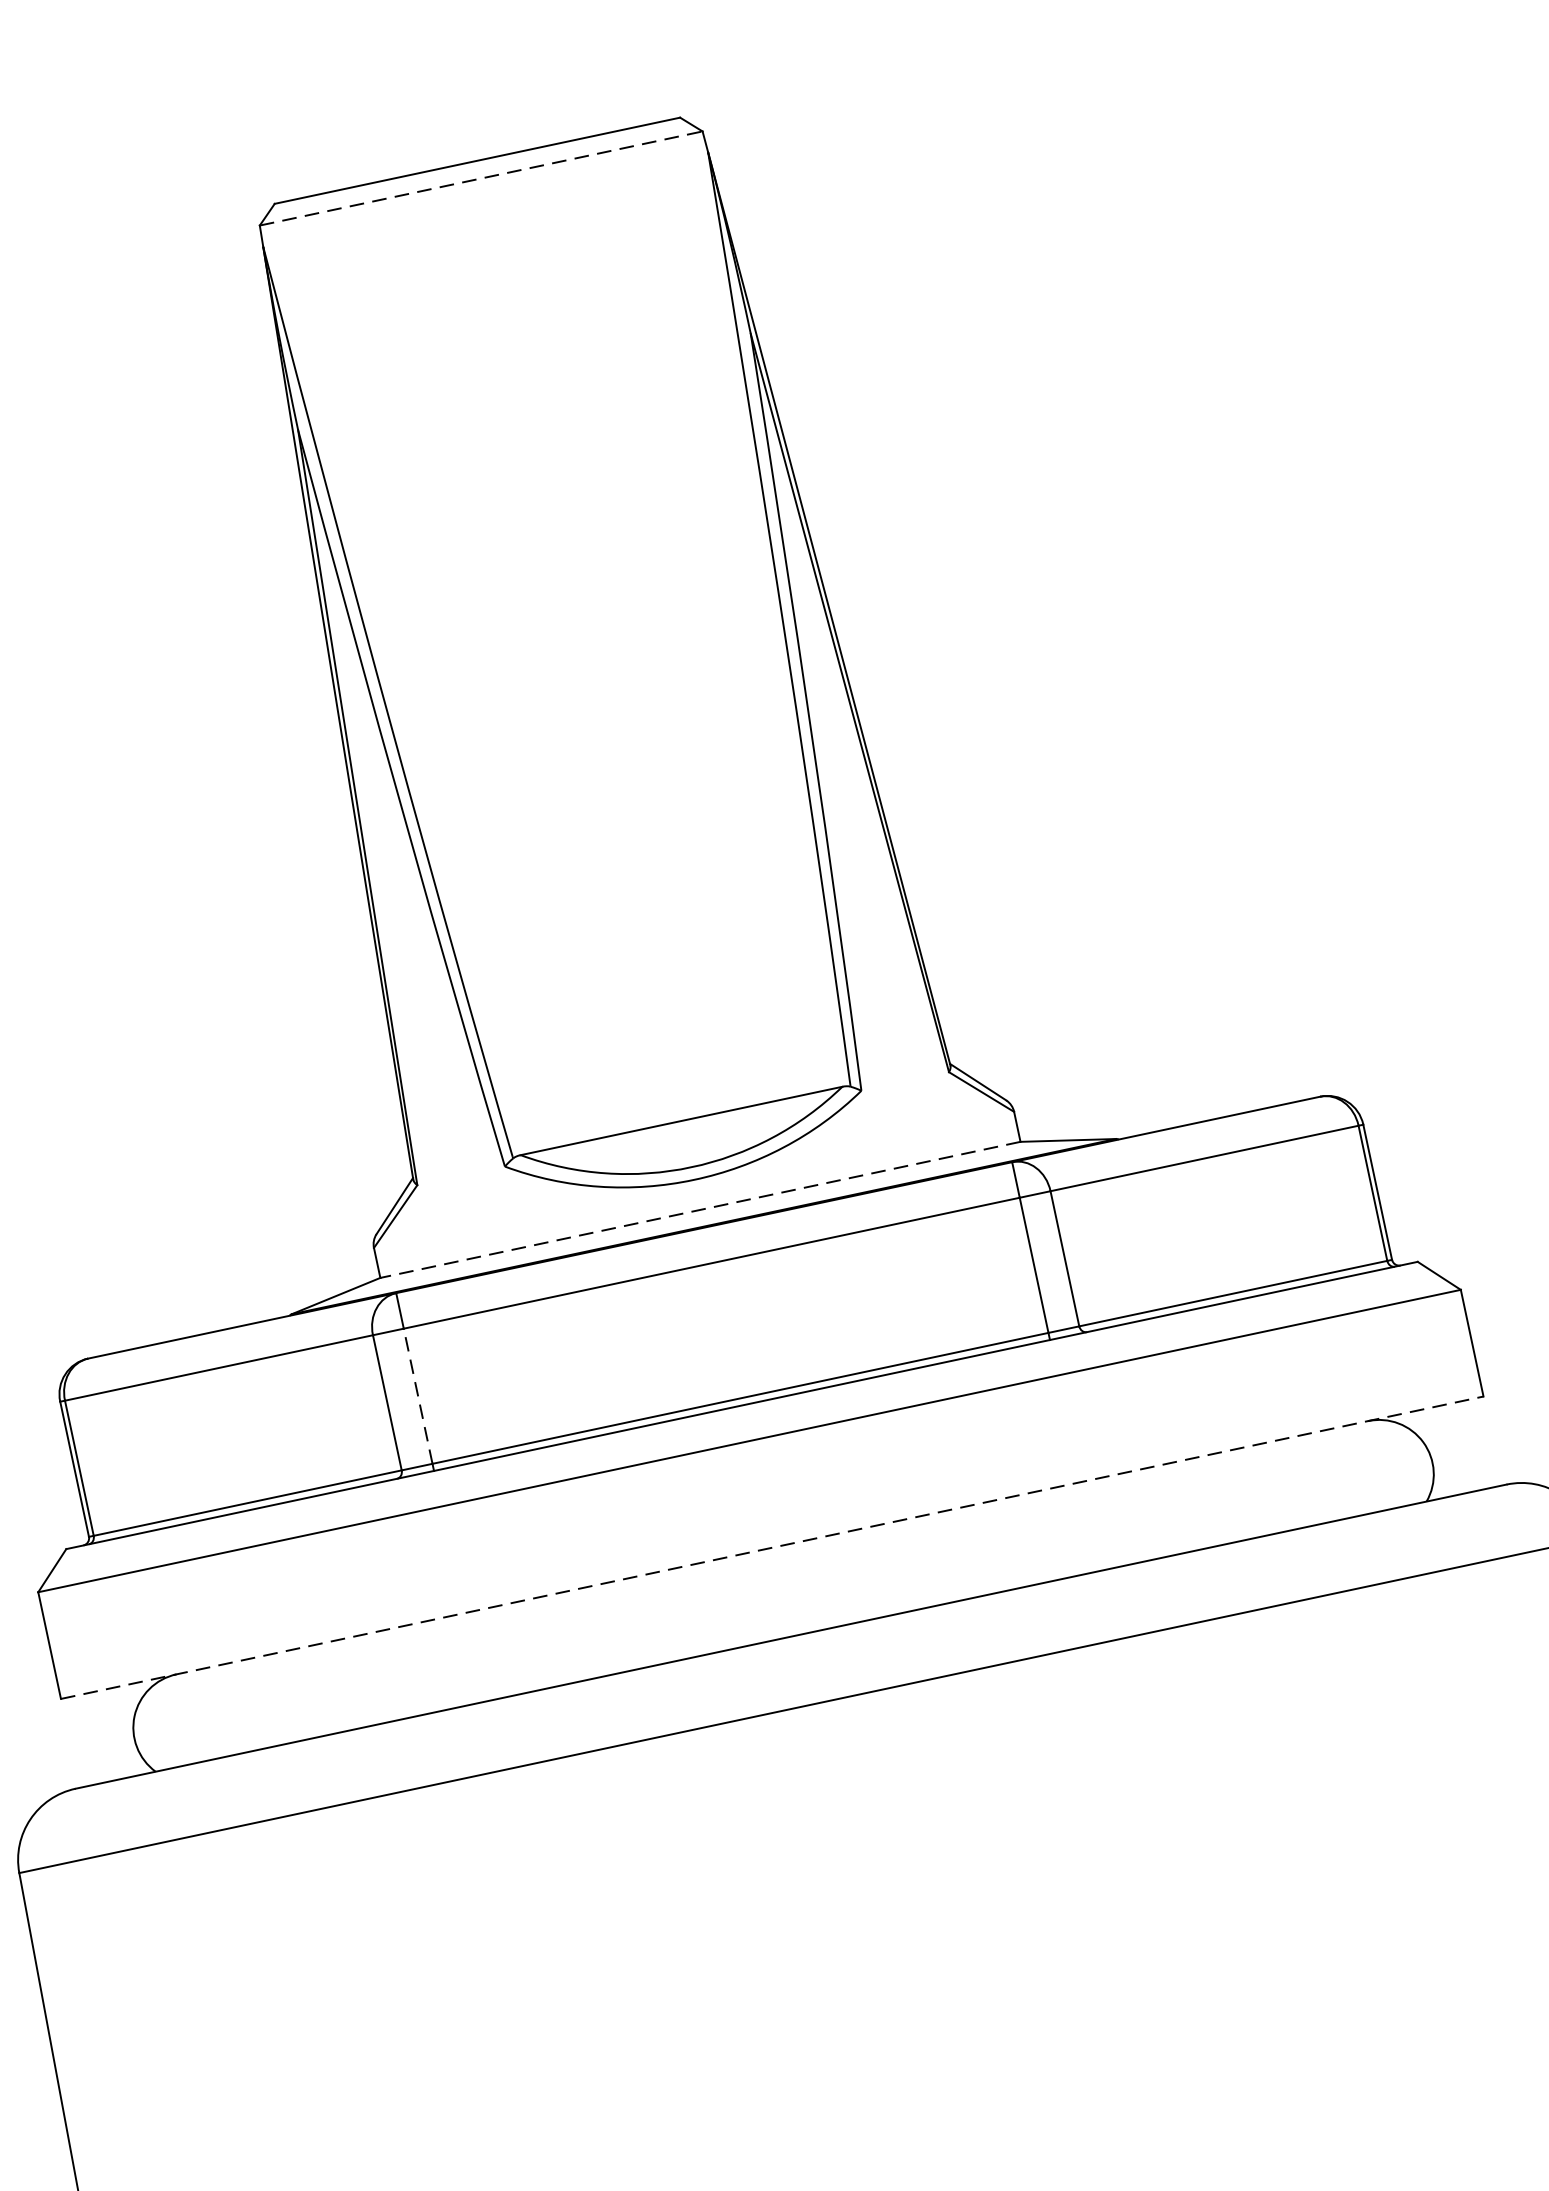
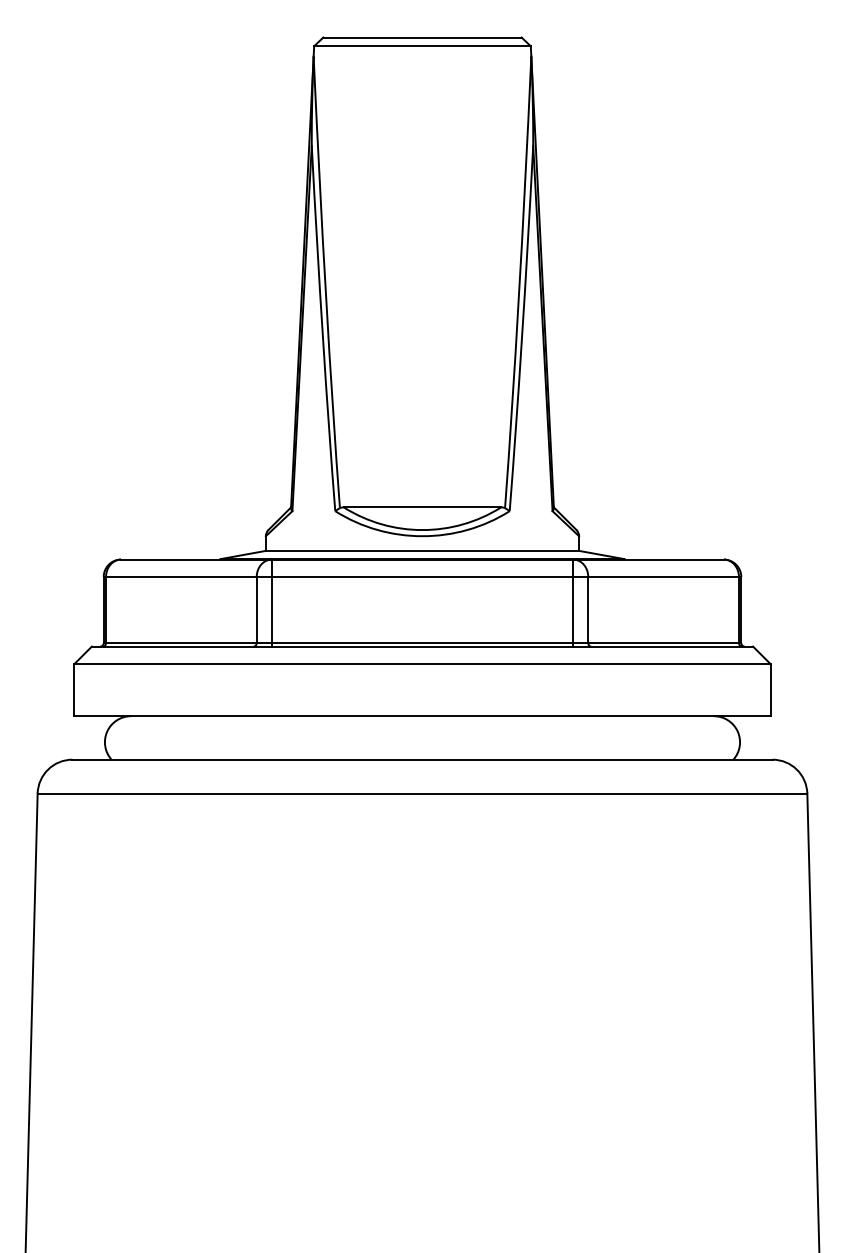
line: (481, 178) -> (422, 46), dashed -> solid
line: (700, 1209) -> (422, 550), dashed -> solid
line: (417, 1395) -> (271, 609), dashed -> solid
line: (772, 1548) -> (422, 716), dashed -> solid

